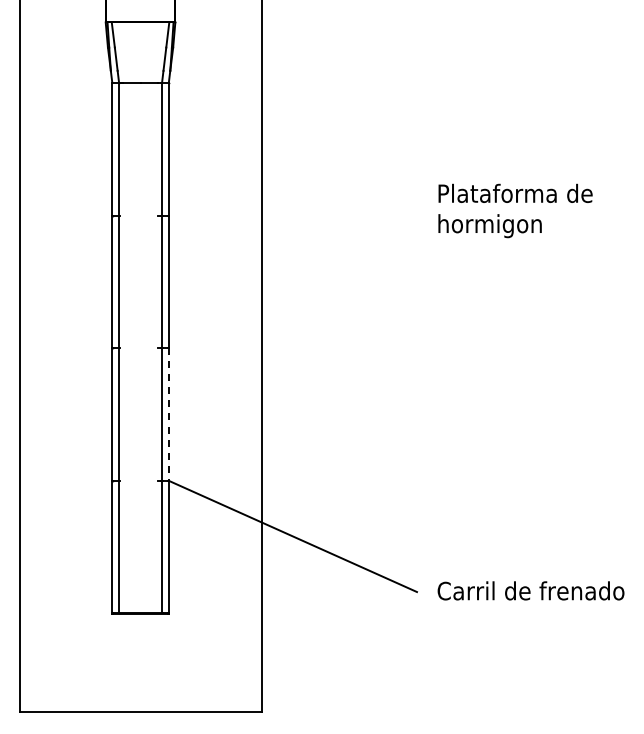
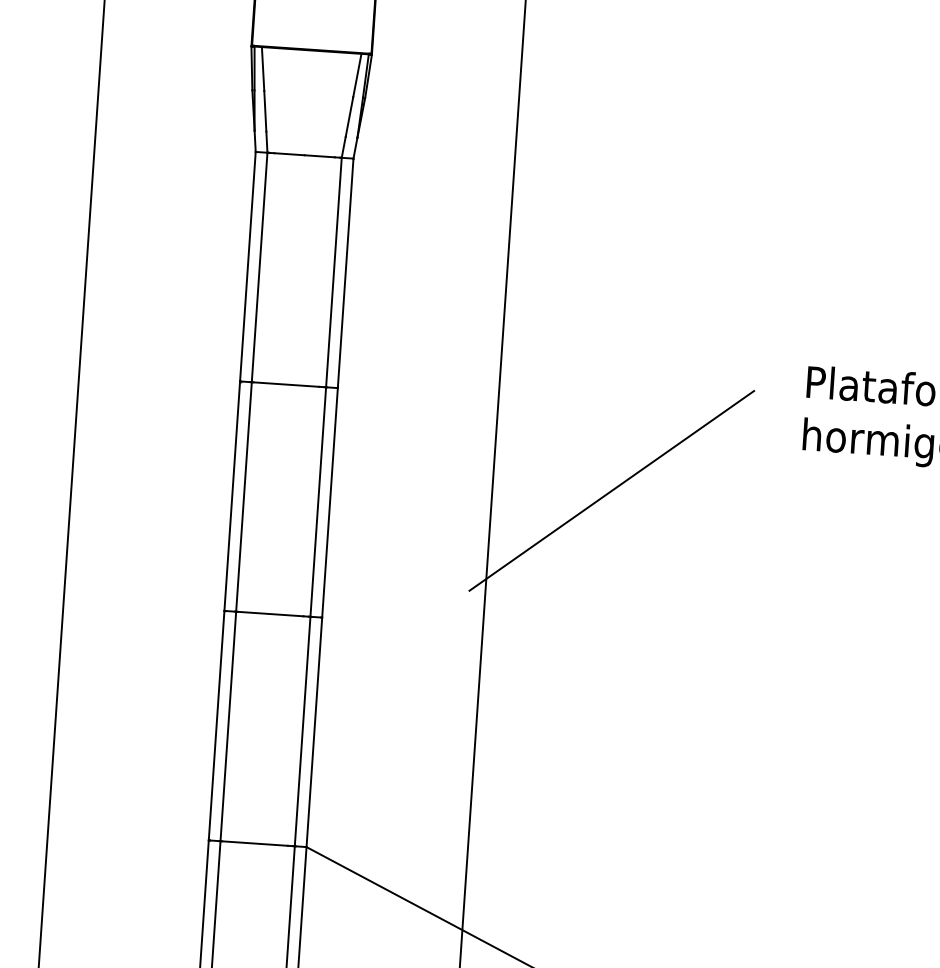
line: (139, 215) -> (287, 384), added
line: (330, 263) -> (612, 490), added
line: (139, 348) -> (271, 614), added
line: (168, 415) -> (313, 734), dashed -> solid
line: (139, 480) -> (255, 843), added

